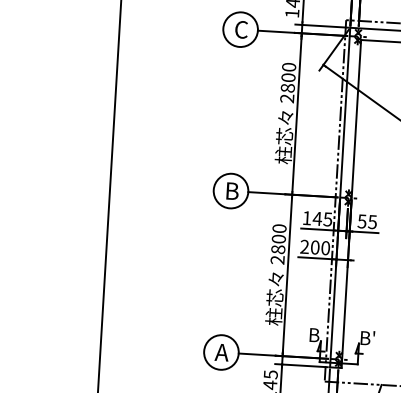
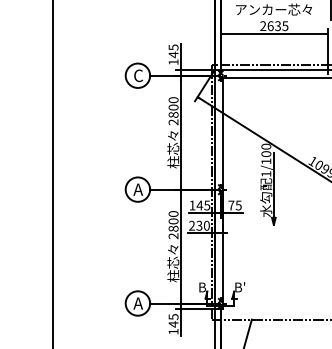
text: (231, 190) -> (138, 189), B -> A
text: (362, 221) -> (231, 205), 55 -> 75
text: (315, 247) -> (199, 225), 200 -> 230

